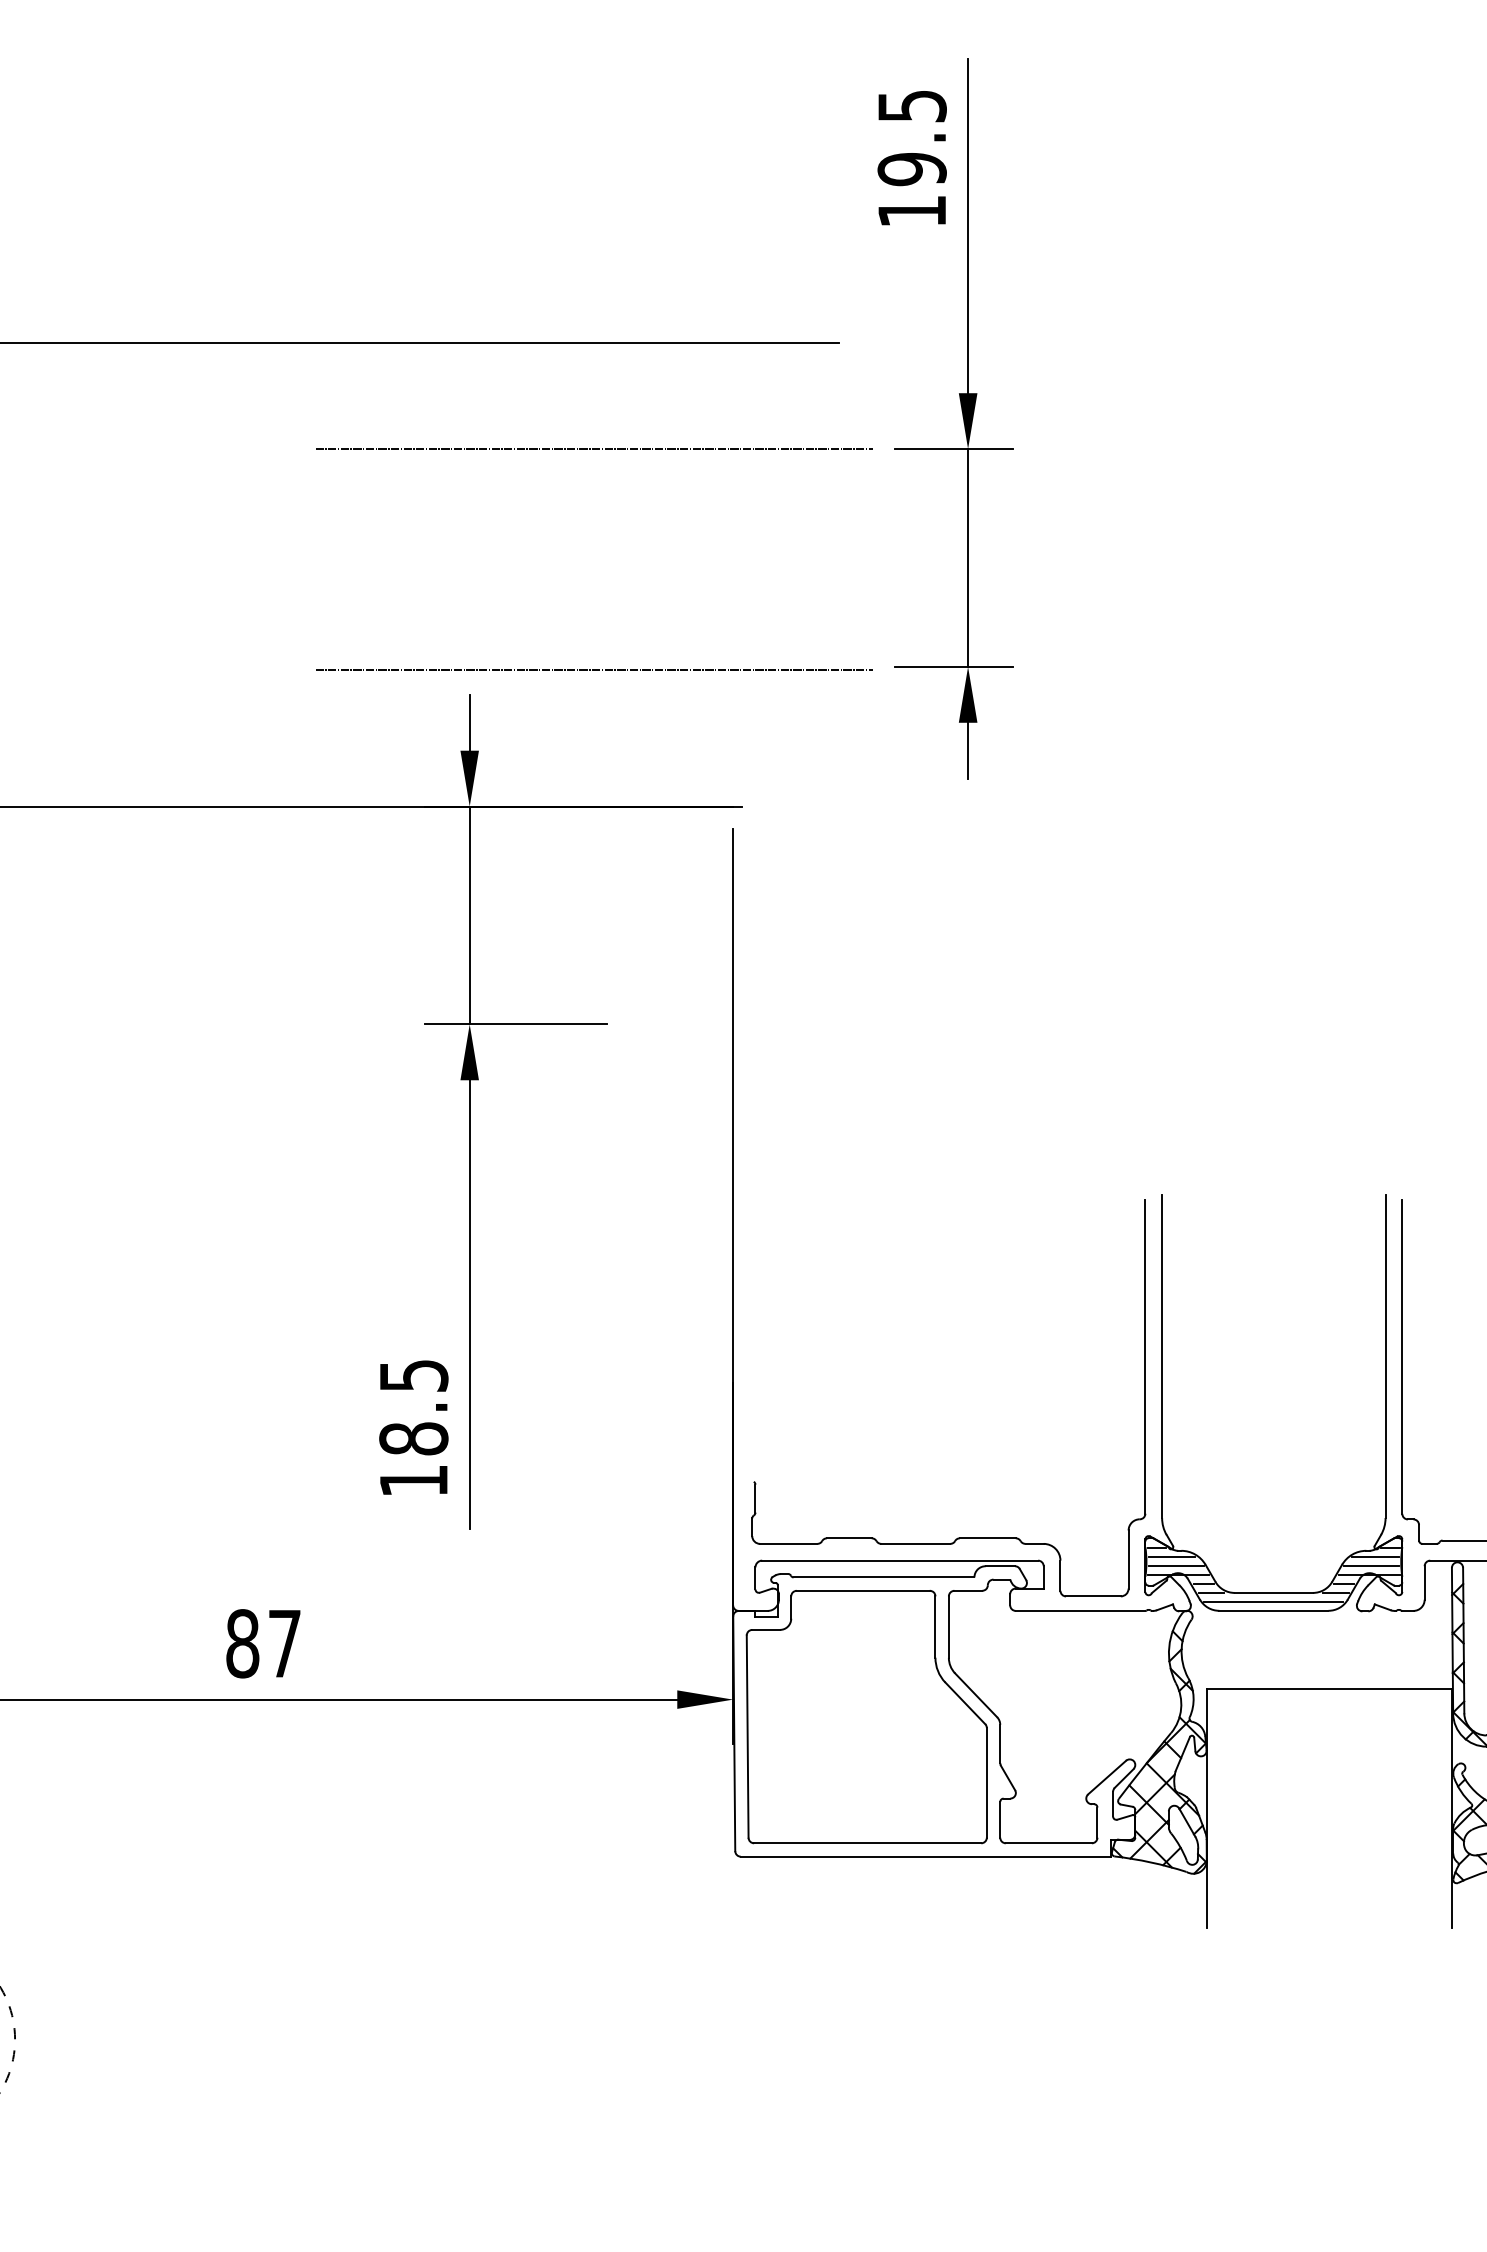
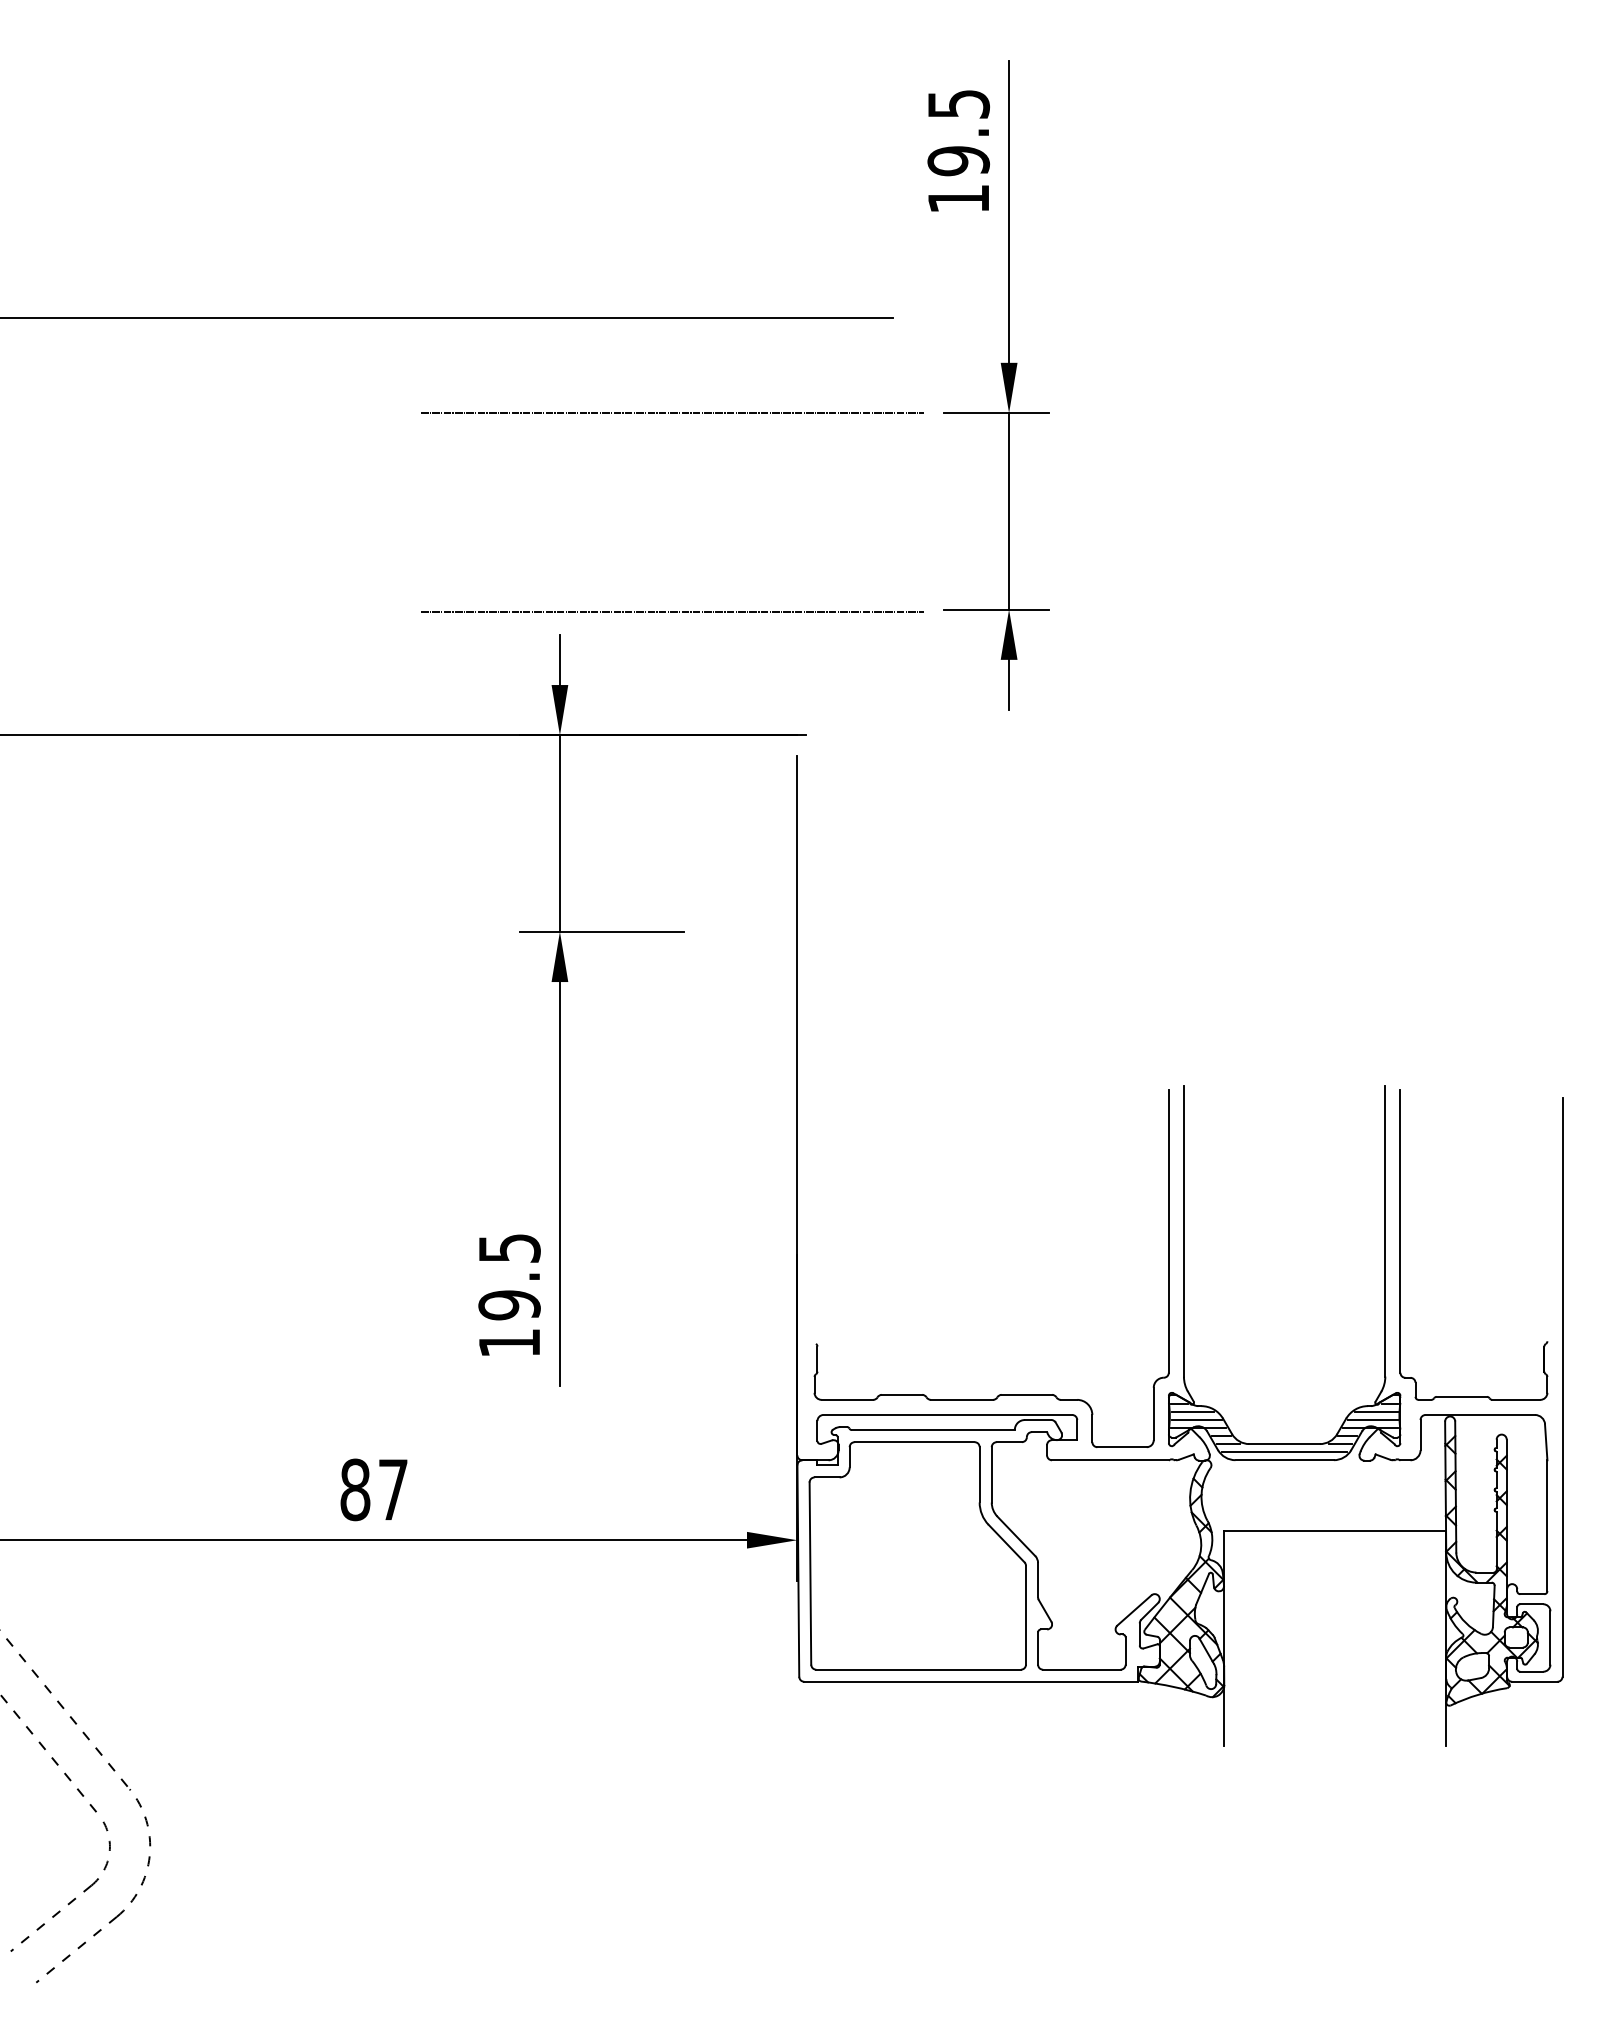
text: (413, 1439) -> (509, 1305), 18.5 -> 19.5

